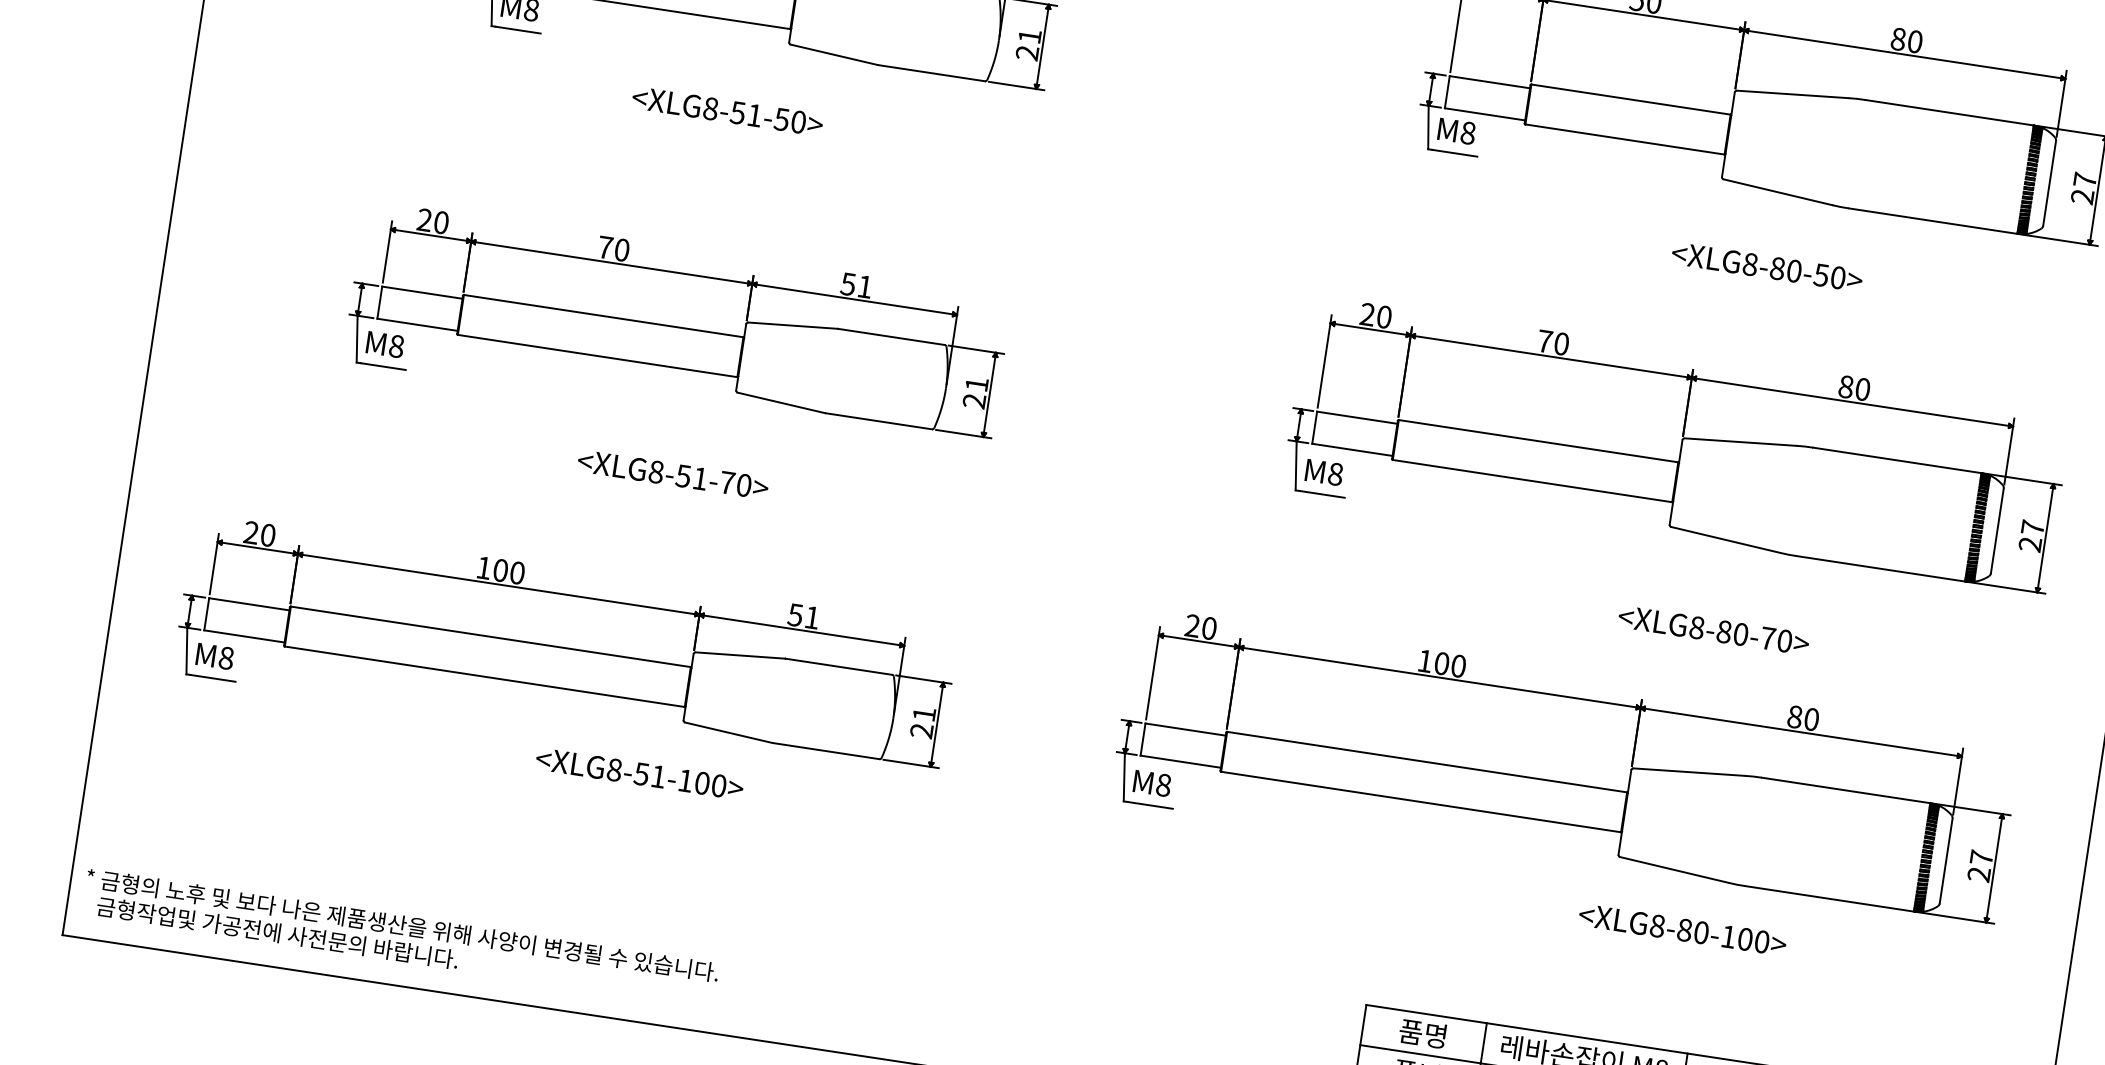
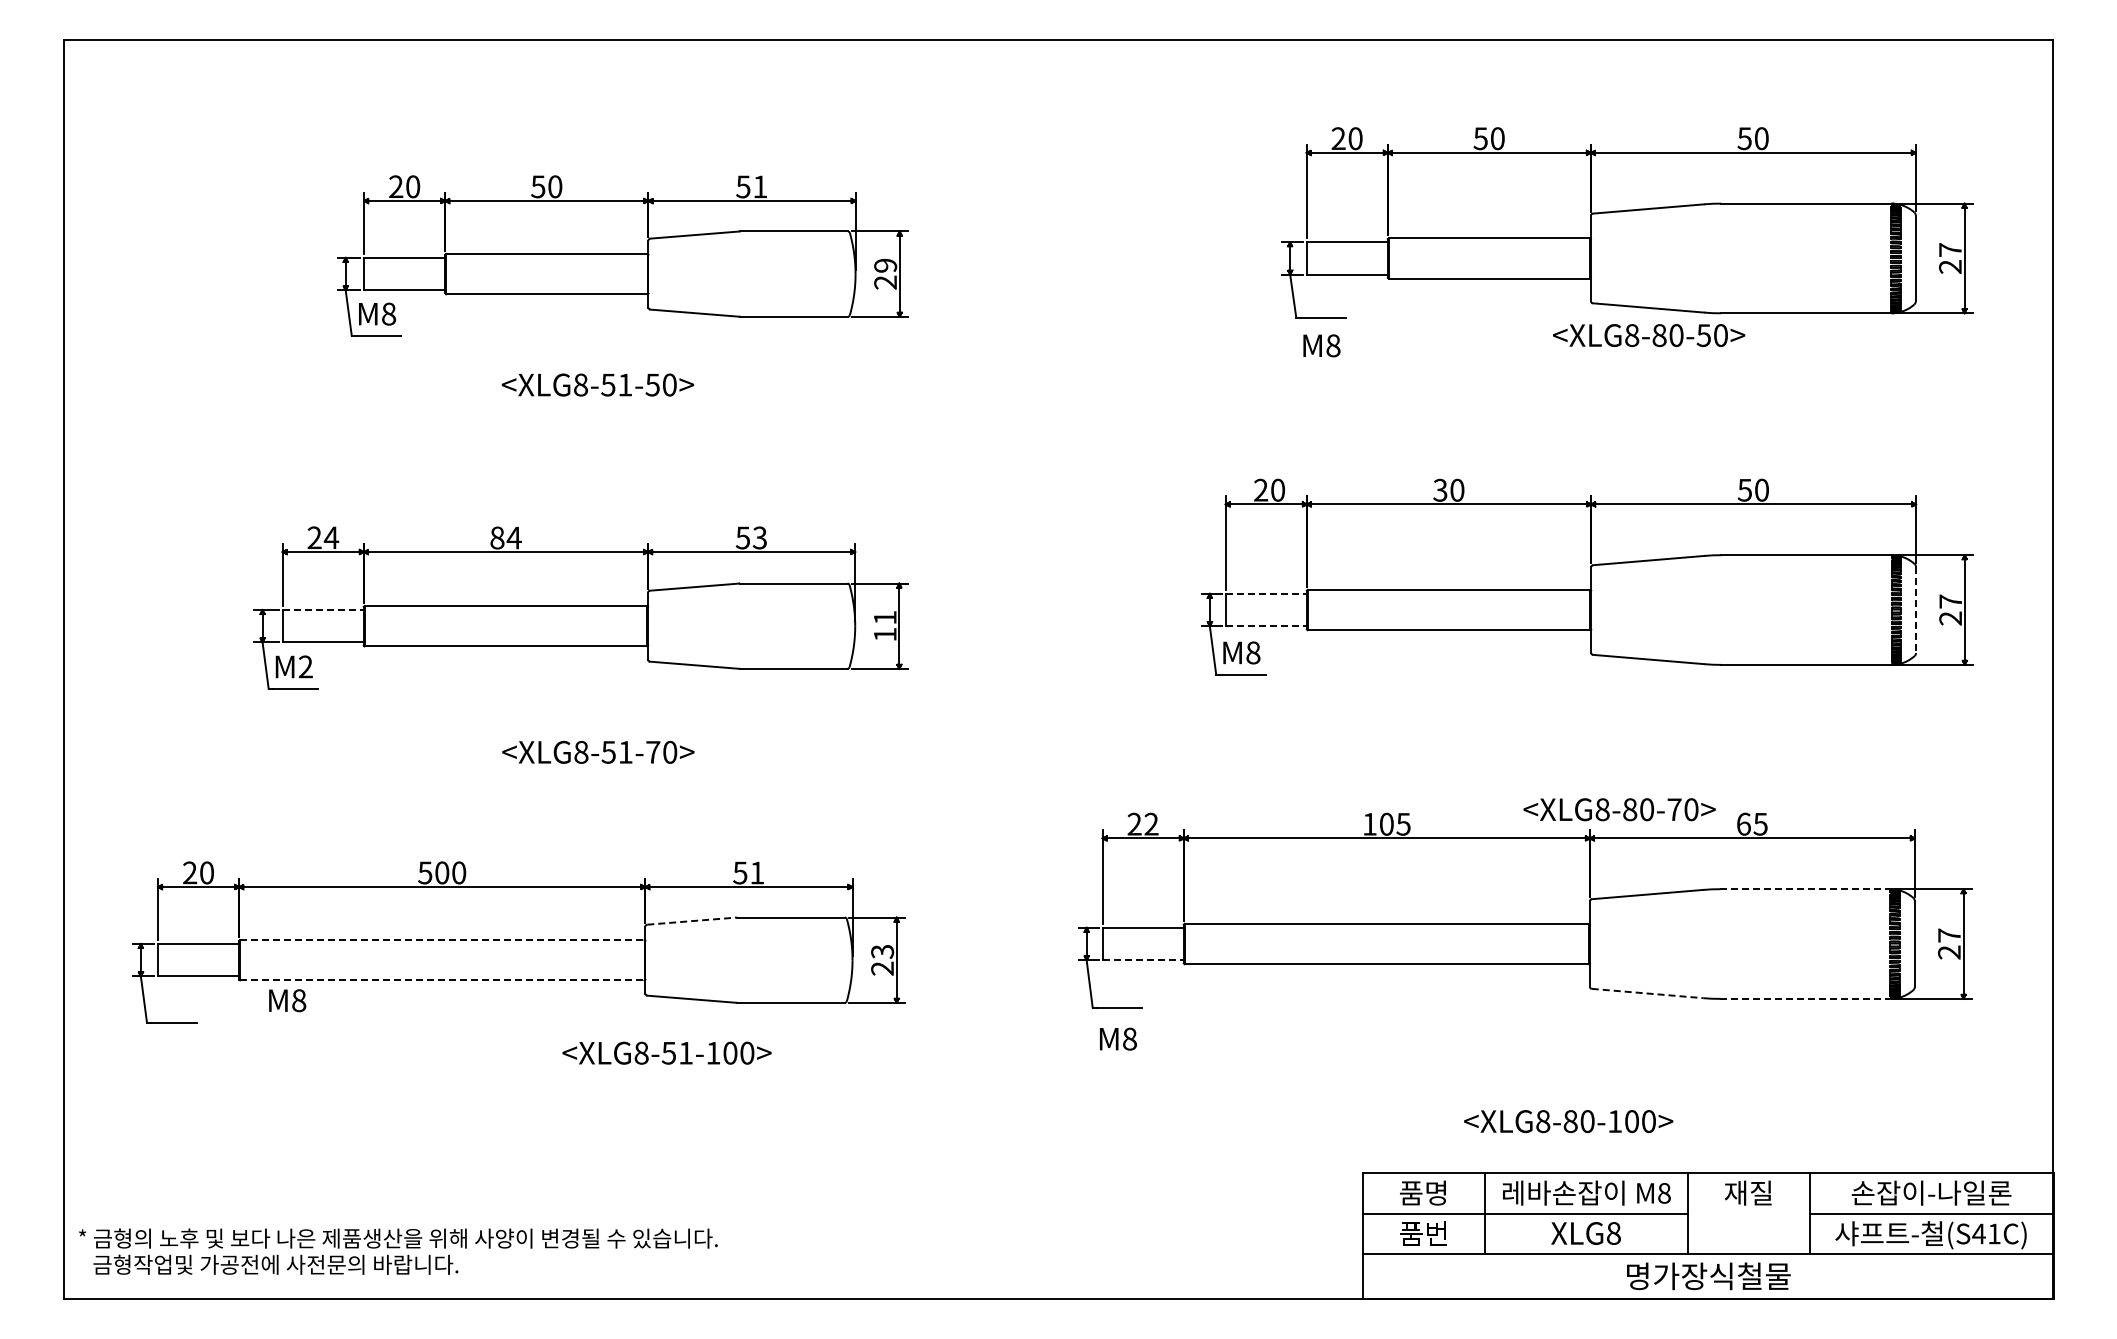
text: (1029, 36) -> (885, 265), 21 -> 29
text: (1898, 39) -> (1744, 138), 80 -> 50
text: (1456, 131) -> (1321, 345), moved
text: (441, 222) -> (331, 537), 20 -> 24
text: (613, 248) -> (505, 537), 70 -> 84
text: (1767, 267) -> (1649, 335), moved
text: (864, 286) -> (759, 537), 51 -> 53
line: (422, 292) -> (323, 609), solid -> dashed
text: (1545, 340) -> (1440, 489), 70 -> 30
text: (396, 345) -> (305, 666), M8 -> M2
text: (1845, 386) -> (1744, 489), 80 -> 50
text: (973, 400) -> (884, 634), 21 -> 11
line: (1357, 417) -> (1266, 593), solid -> dashed
line: (1352, 450) -> (1266, 626), solid -> dashed
line: (1997, 531) -> (1916, 610), solid -> dashed
text: (484, 567) -> (425, 872), 100 -> 500
text: (1209, 627) -> (1151, 823), 20 -> 22
text: (1713, 630) -> (1619, 809), moved
line: (490, 637) -> (442, 940), solid -> dashed
line: (739, 655) -> (691, 921), solid -> dashed
text: (214, 656) -> (287, 1000), moved
text: (1458, 665) -> (1403, 823), 100 -> 105
line: (484, 676) -> (442, 980), solid -> dashed
text: (924, 714) -> (882, 951), 21 -> 23
text: (1803, 717) -> (1752, 823), 80 -> 65
line: (1181, 761) -> (1143, 960), solid -> dashed
text: (639, 773) -> (666, 1052), moved
text: (1152, 782) -> (1118, 1038), moved
line: (1846, 790) -> (1805, 889), solid -> dashed
line: (1674, 869) -> (1647, 993), solid -> dashed
line: (1829, 898) -> (1805, 998), solid -> dashed
text: (1682, 929) -> (1568, 1121), moved

